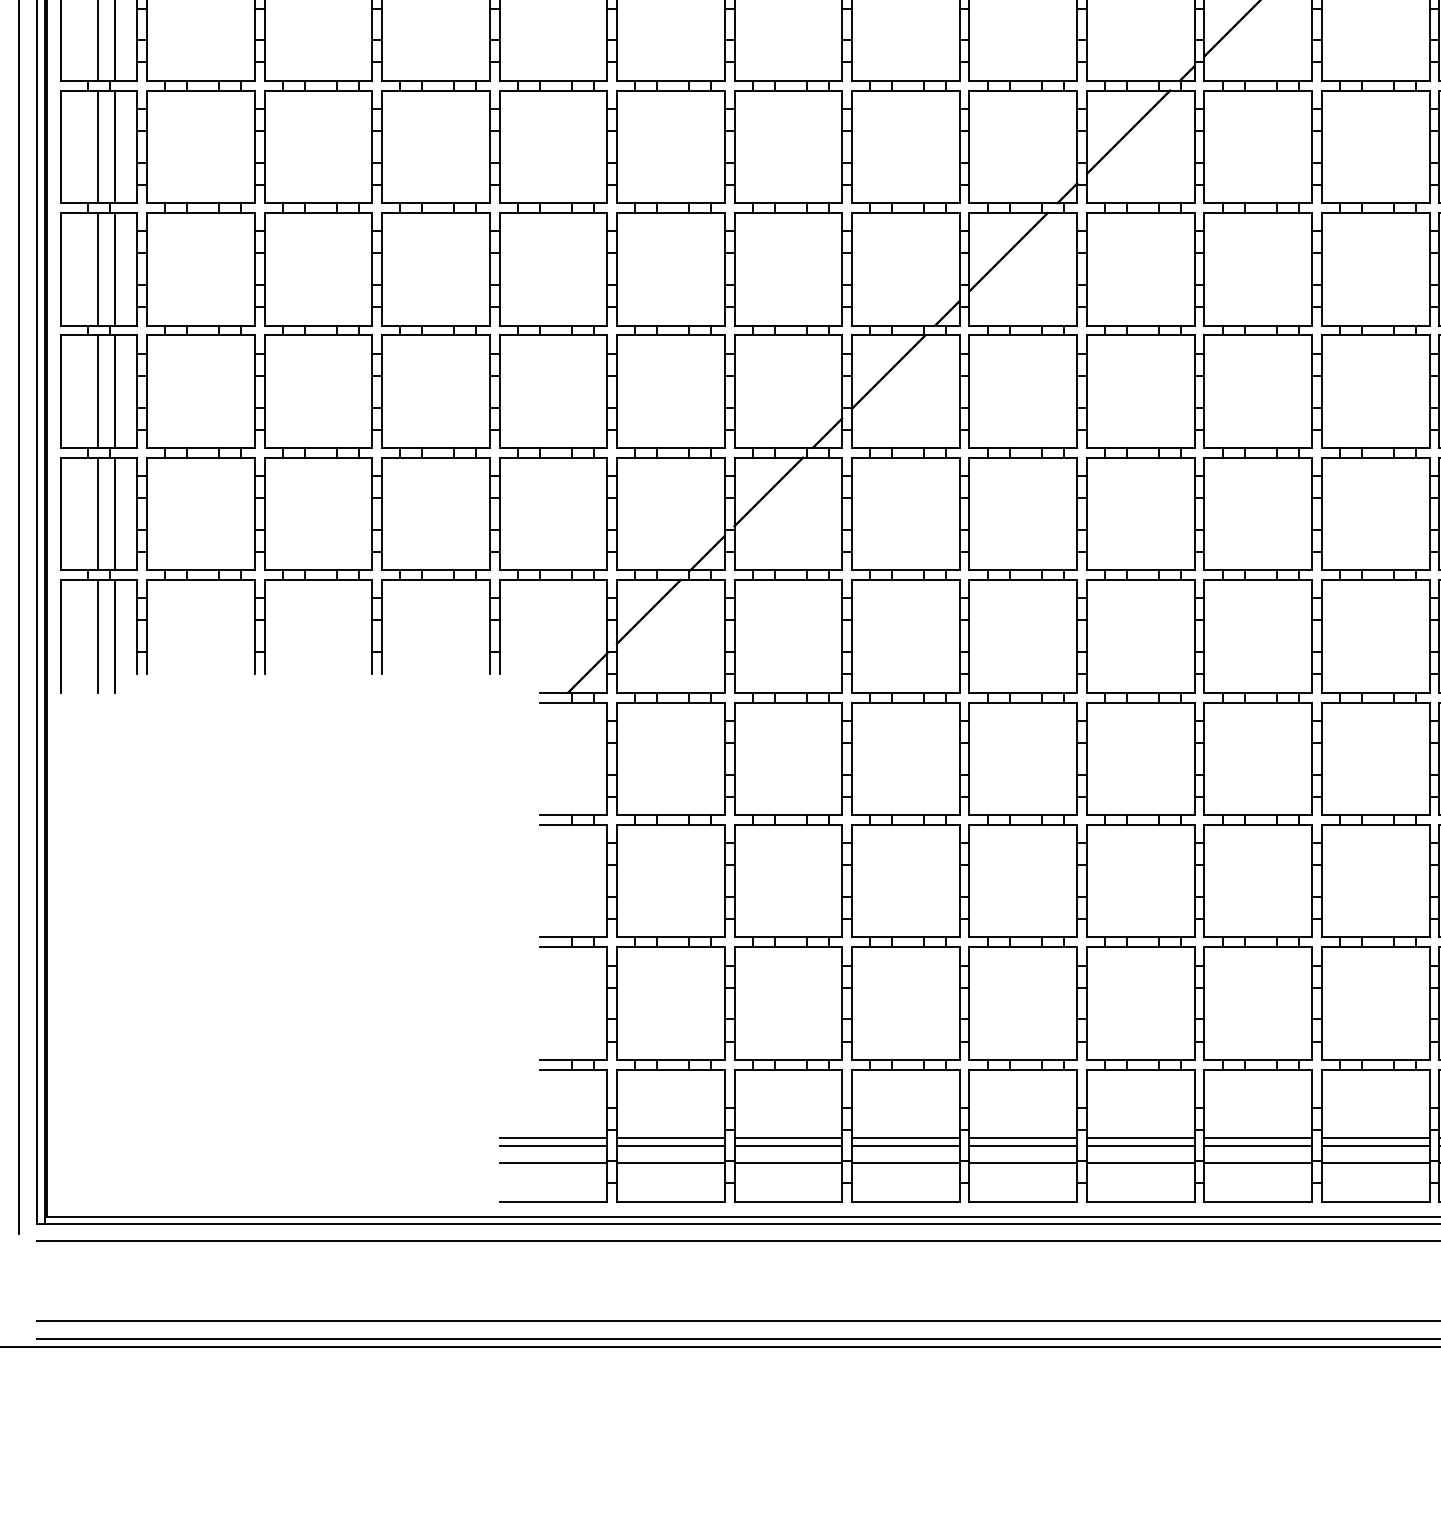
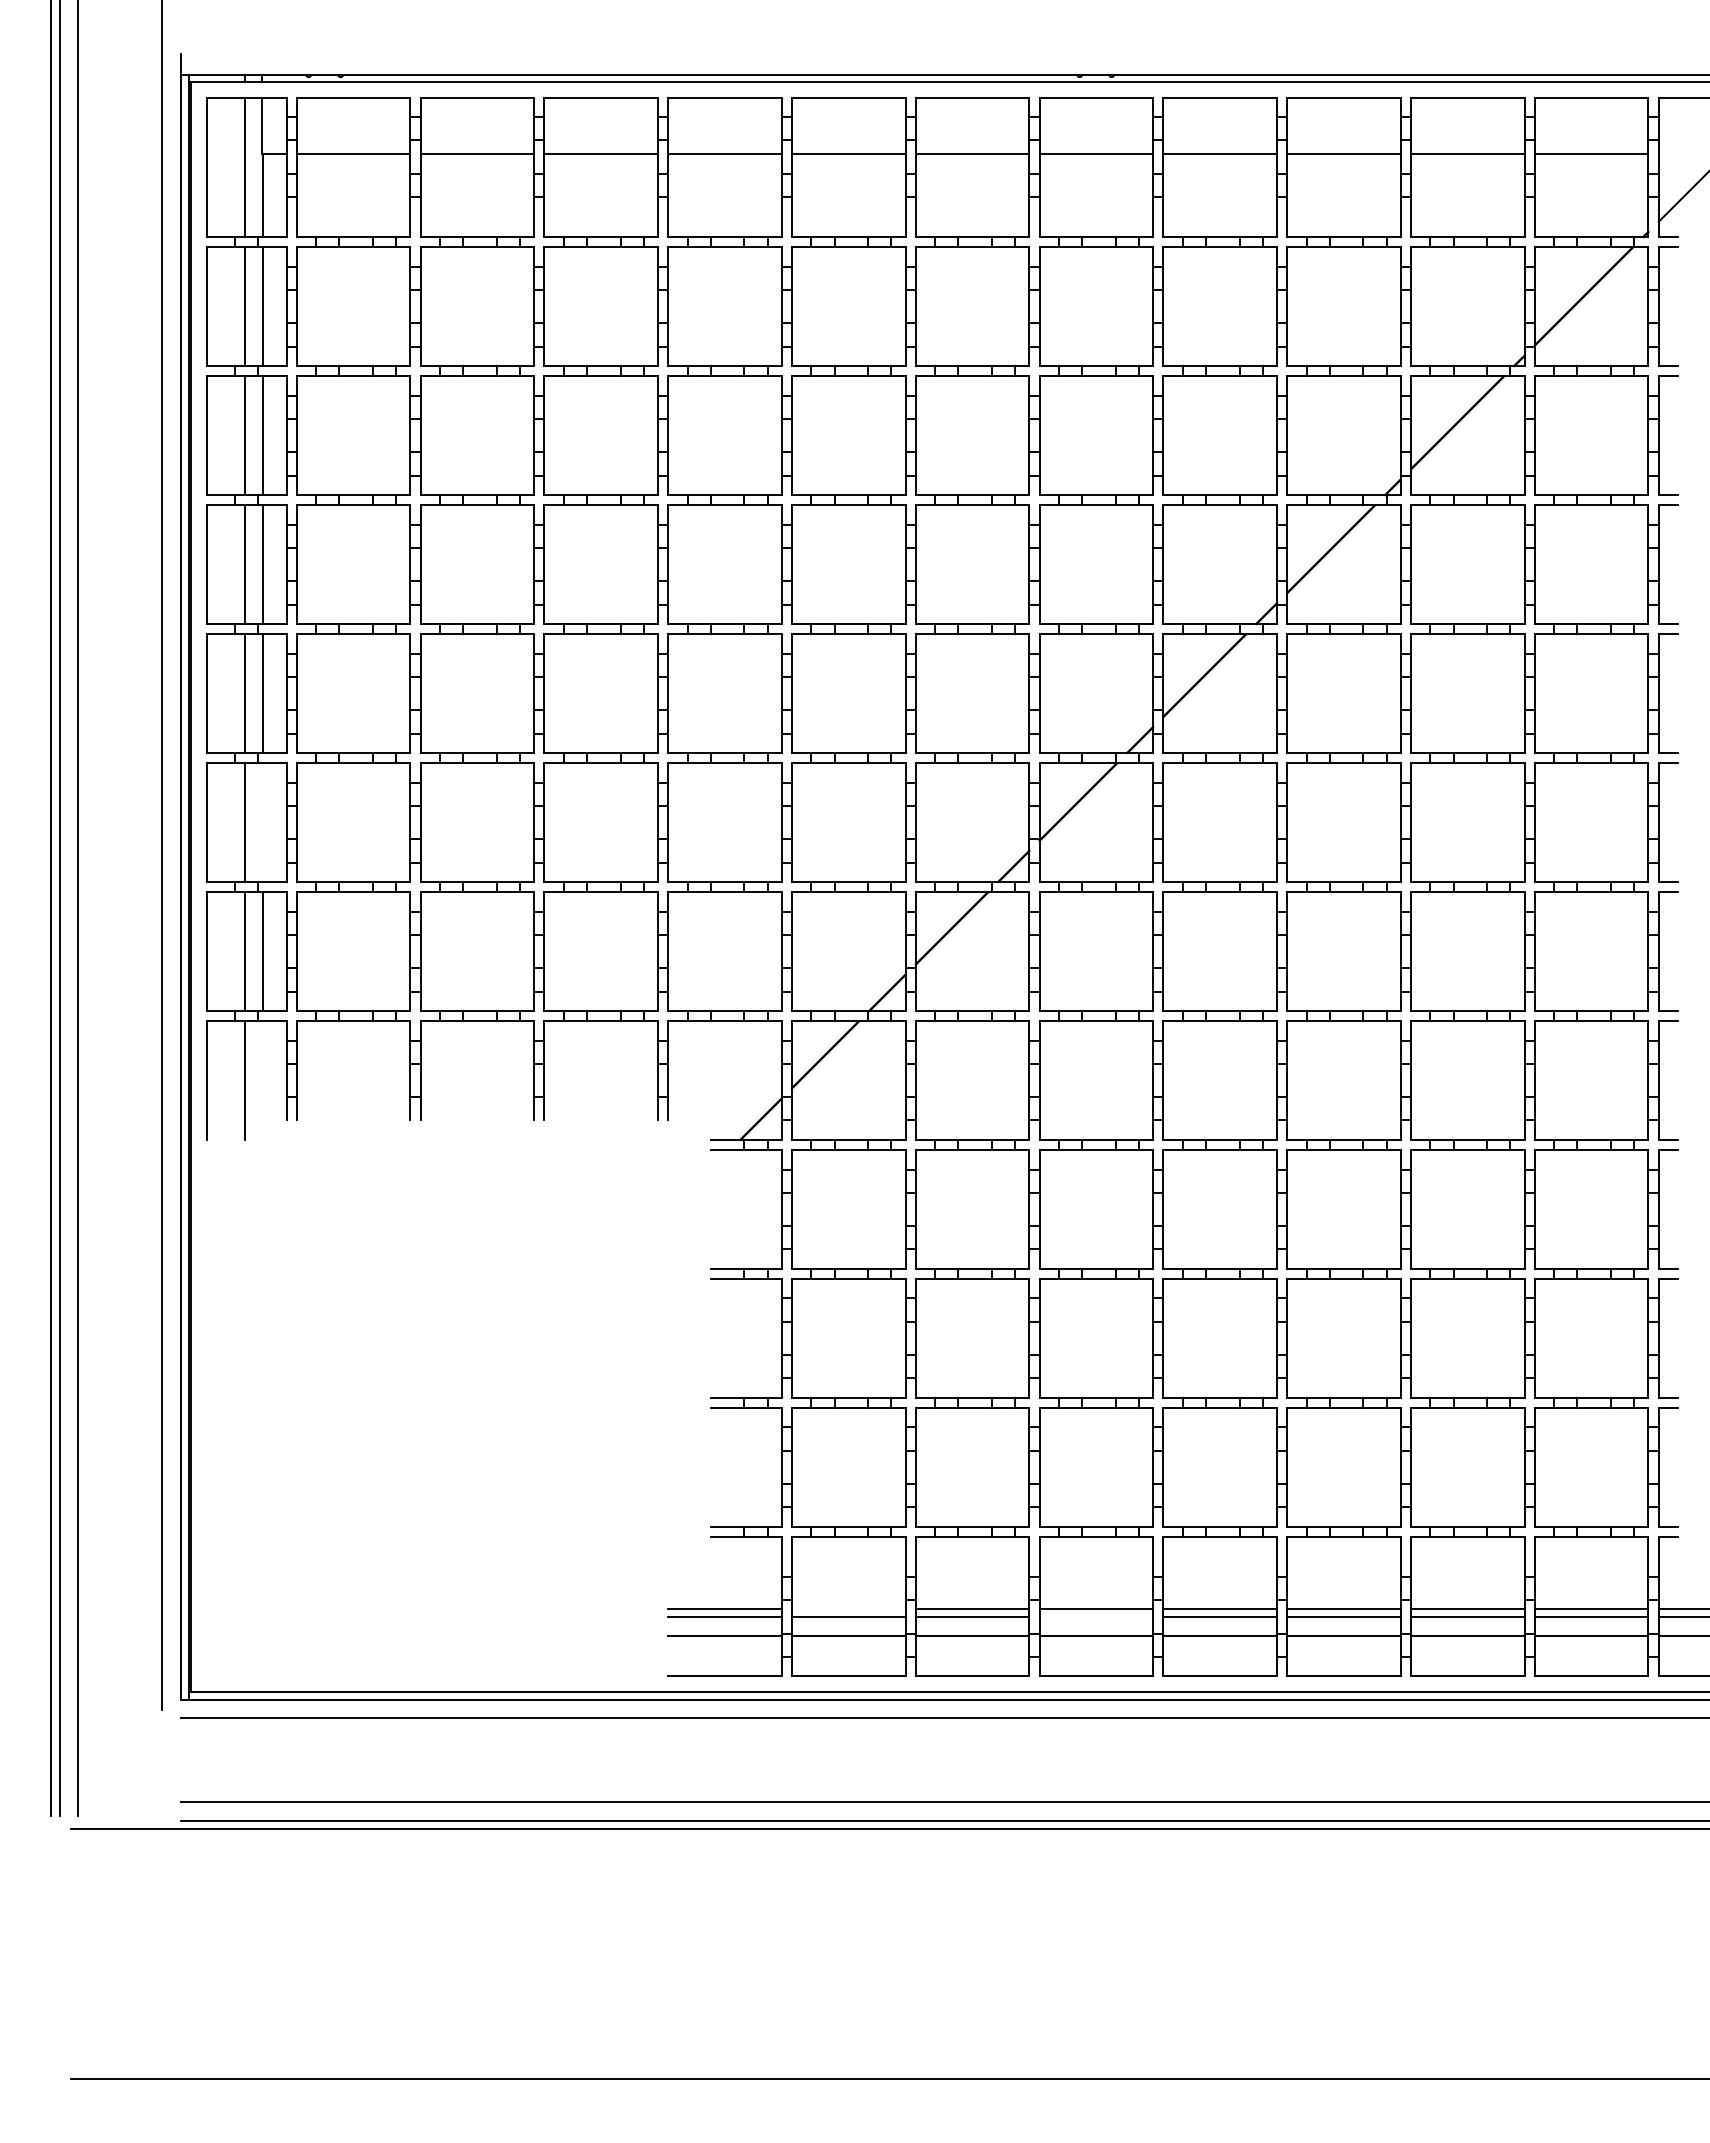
line: (115, 391) -> (263, 822), removed
line: (115, 636) -> (263, 1080), removed
line: (670, 1137) -> (848, 1608), removed
line: (905, 1146) -> (1096, 1617), removed

